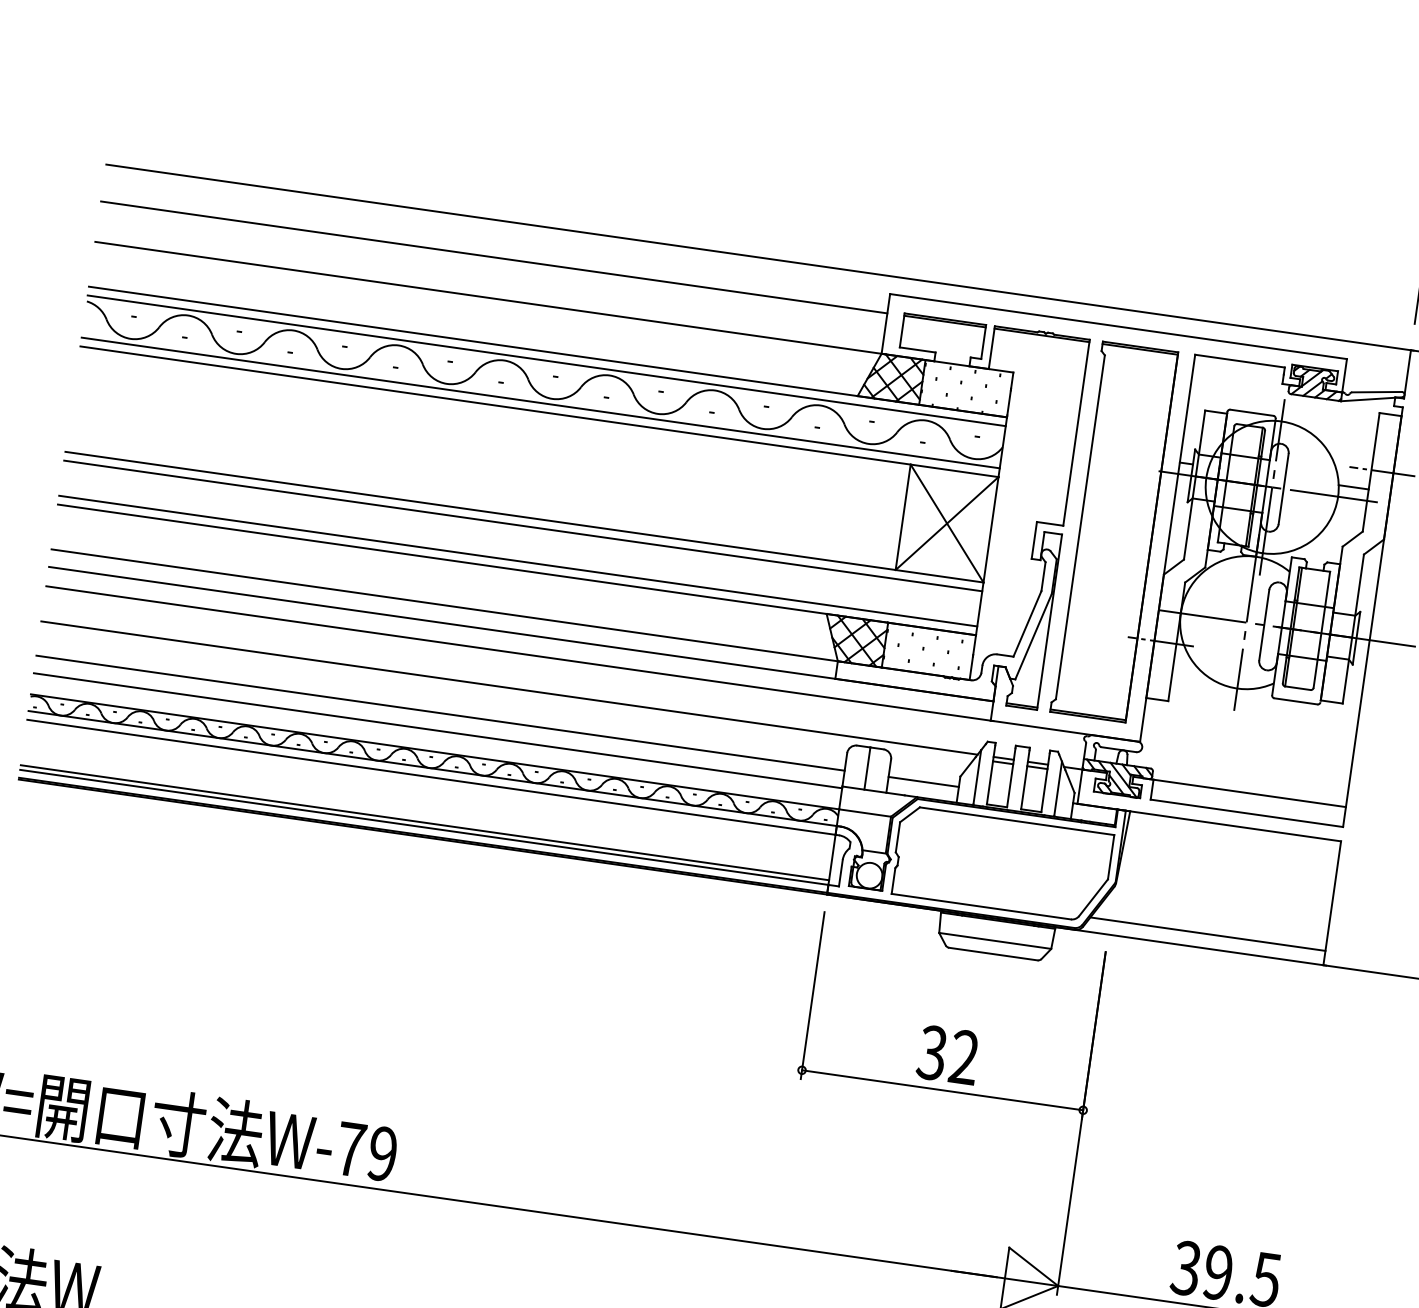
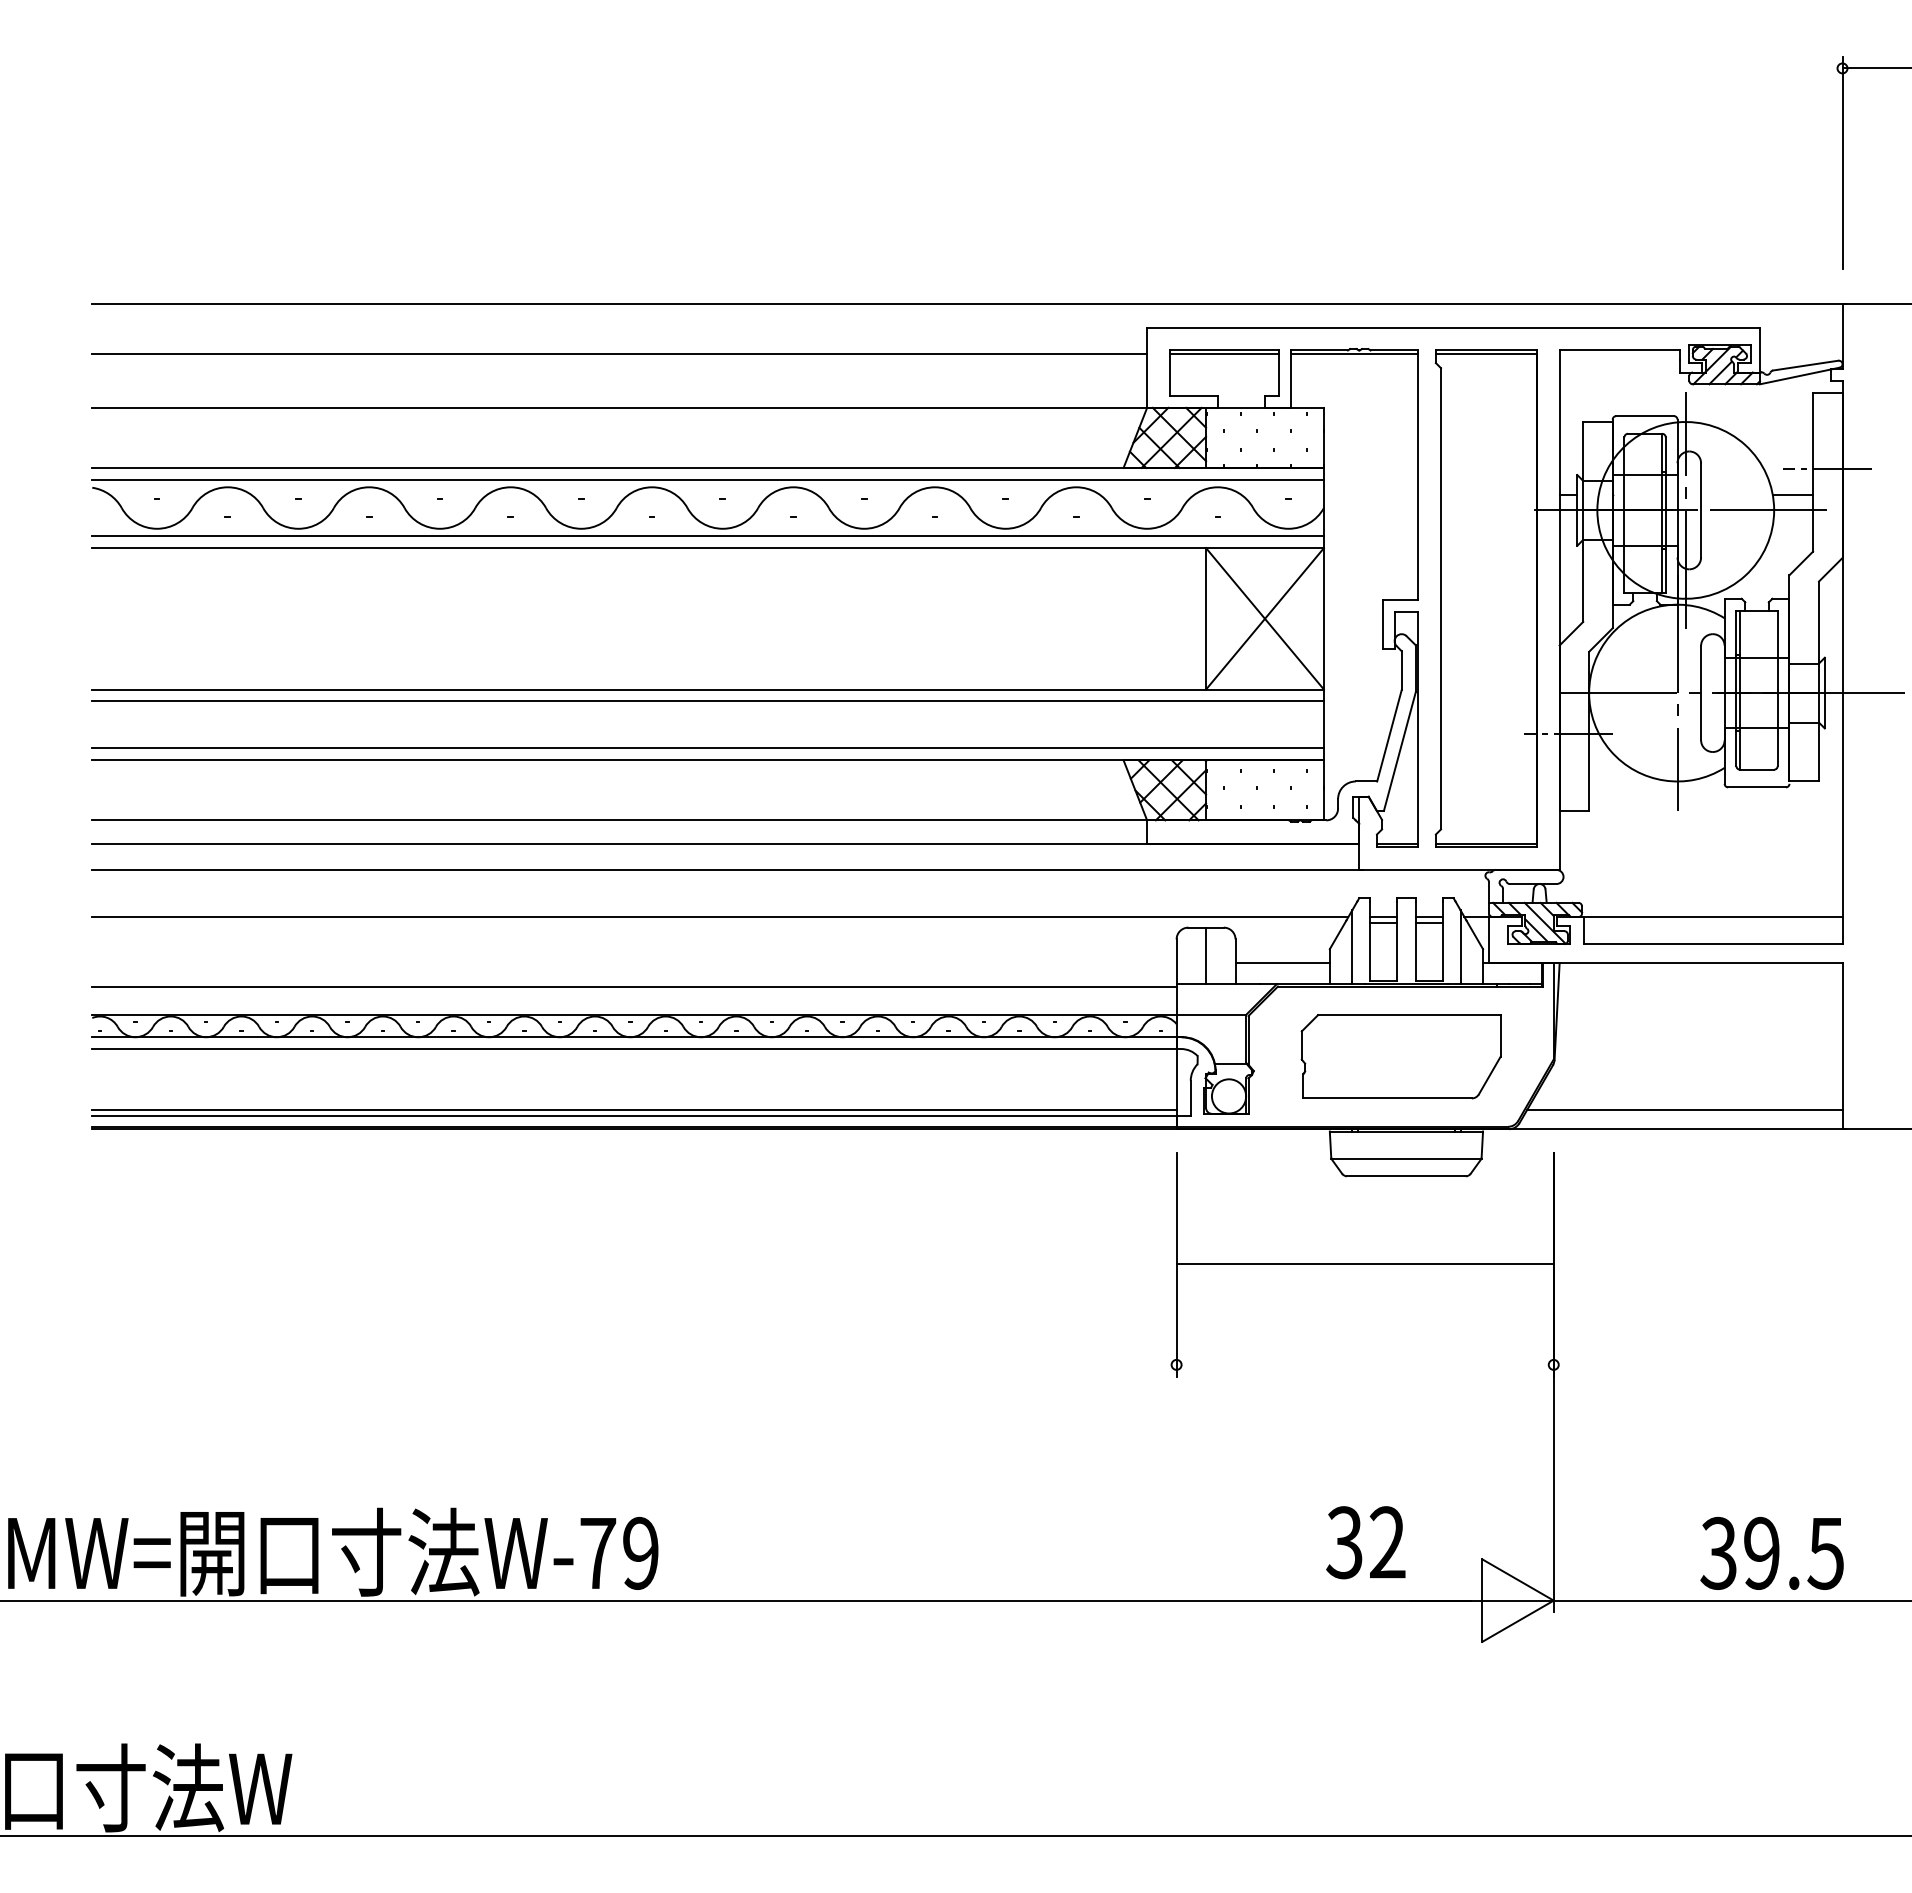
line: (440, 713) -> (634, 963), removed
part: (1002, 864) -> (1401, 1056), size x0.7
text: (947, 1054) -> (1365, 1542), moved
line: (942, 1089) -> (1364, 1263), moved

